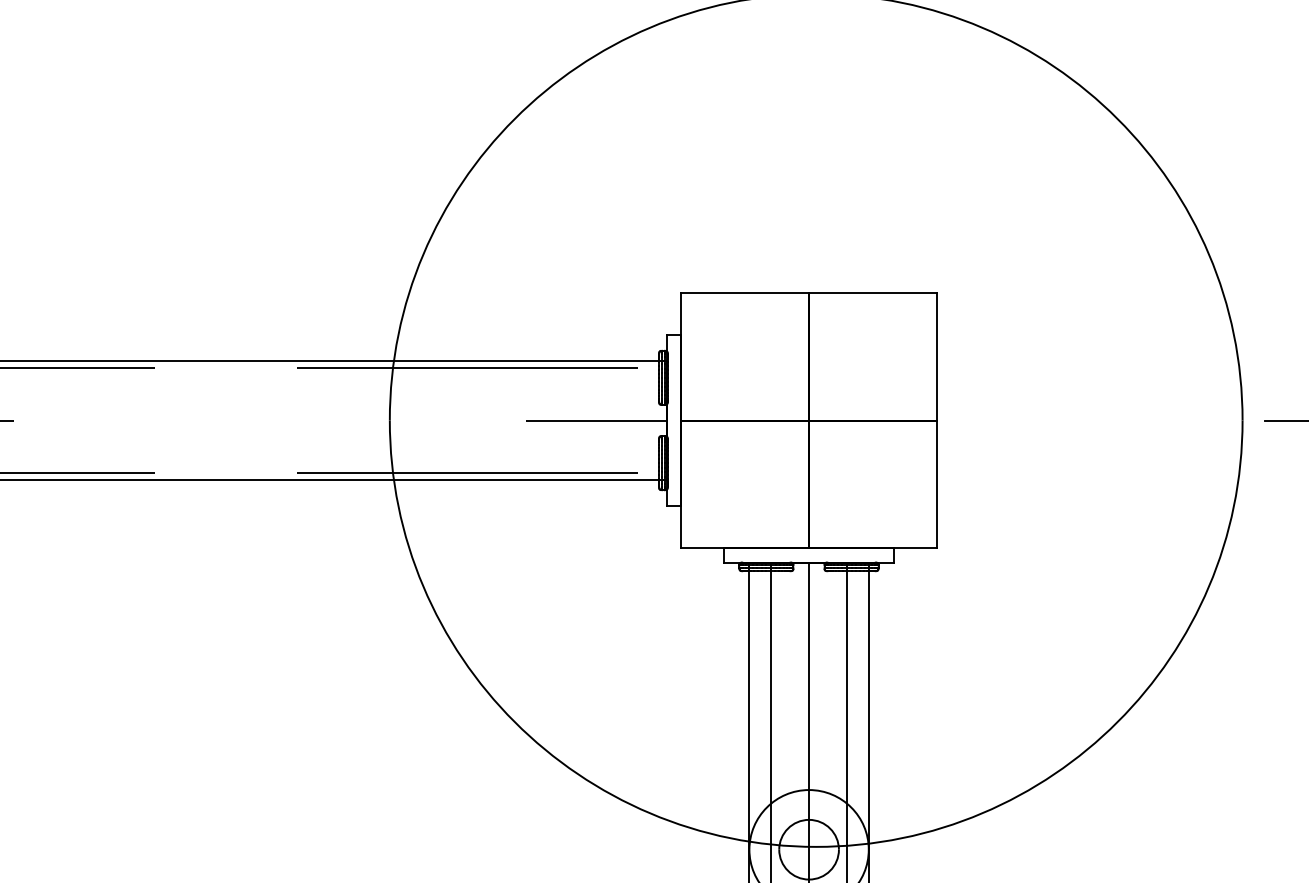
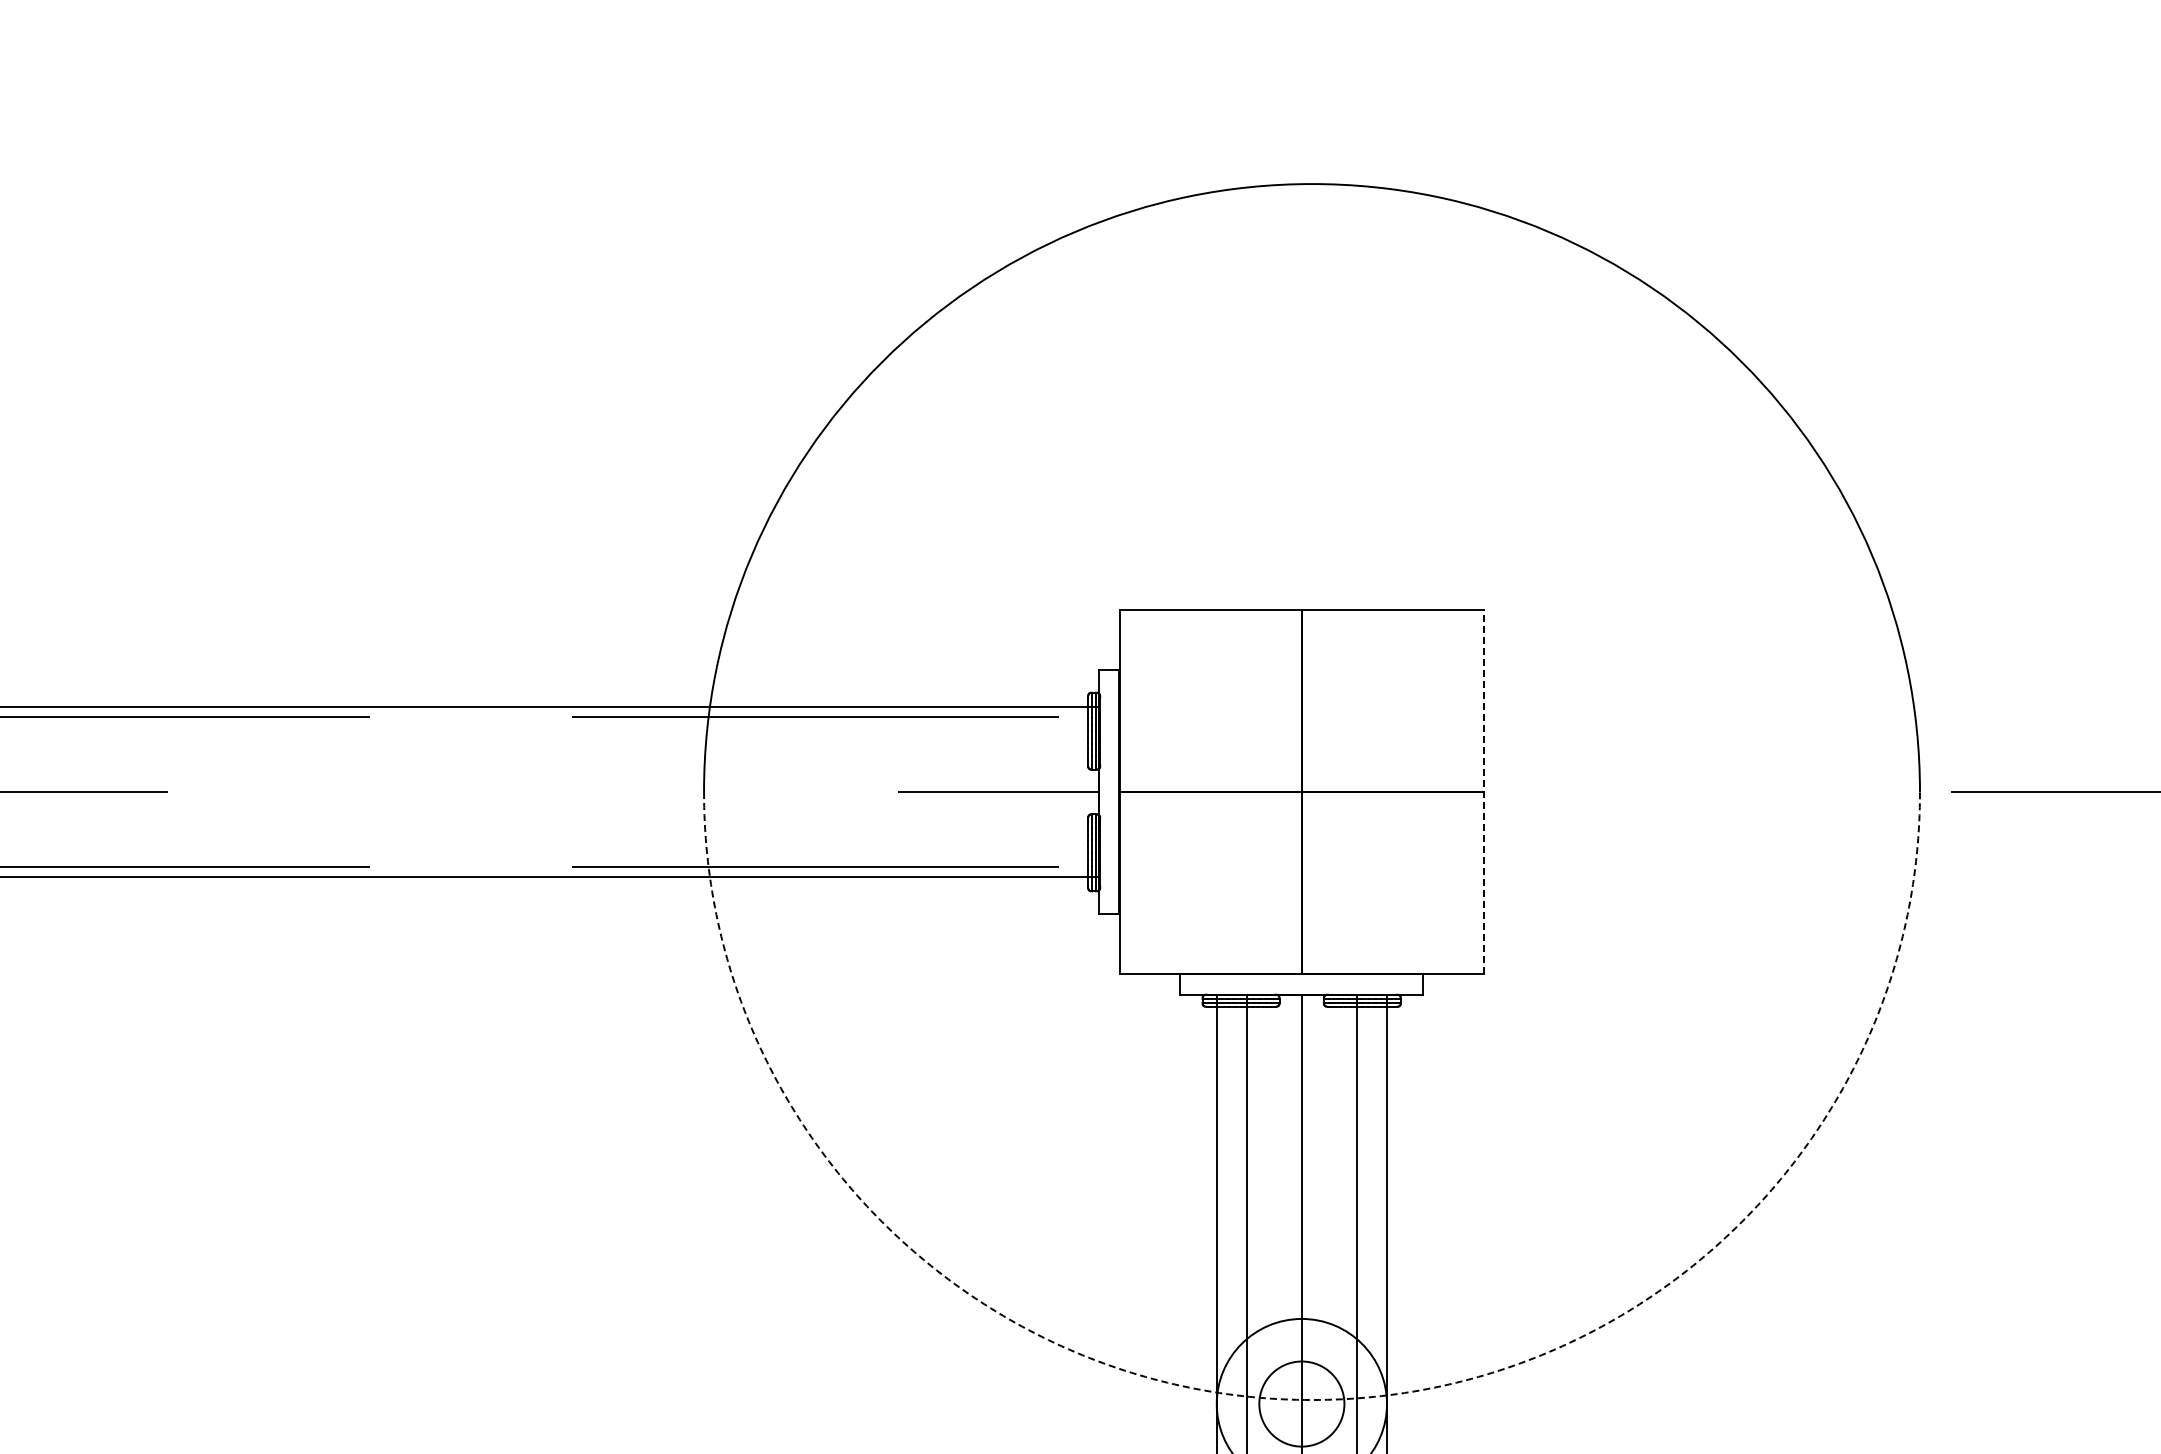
line: (937, 420) -> (1484, 791), solid -> dashed
arc: (816, 847) -> (1312, 1400), solid -> dashed

